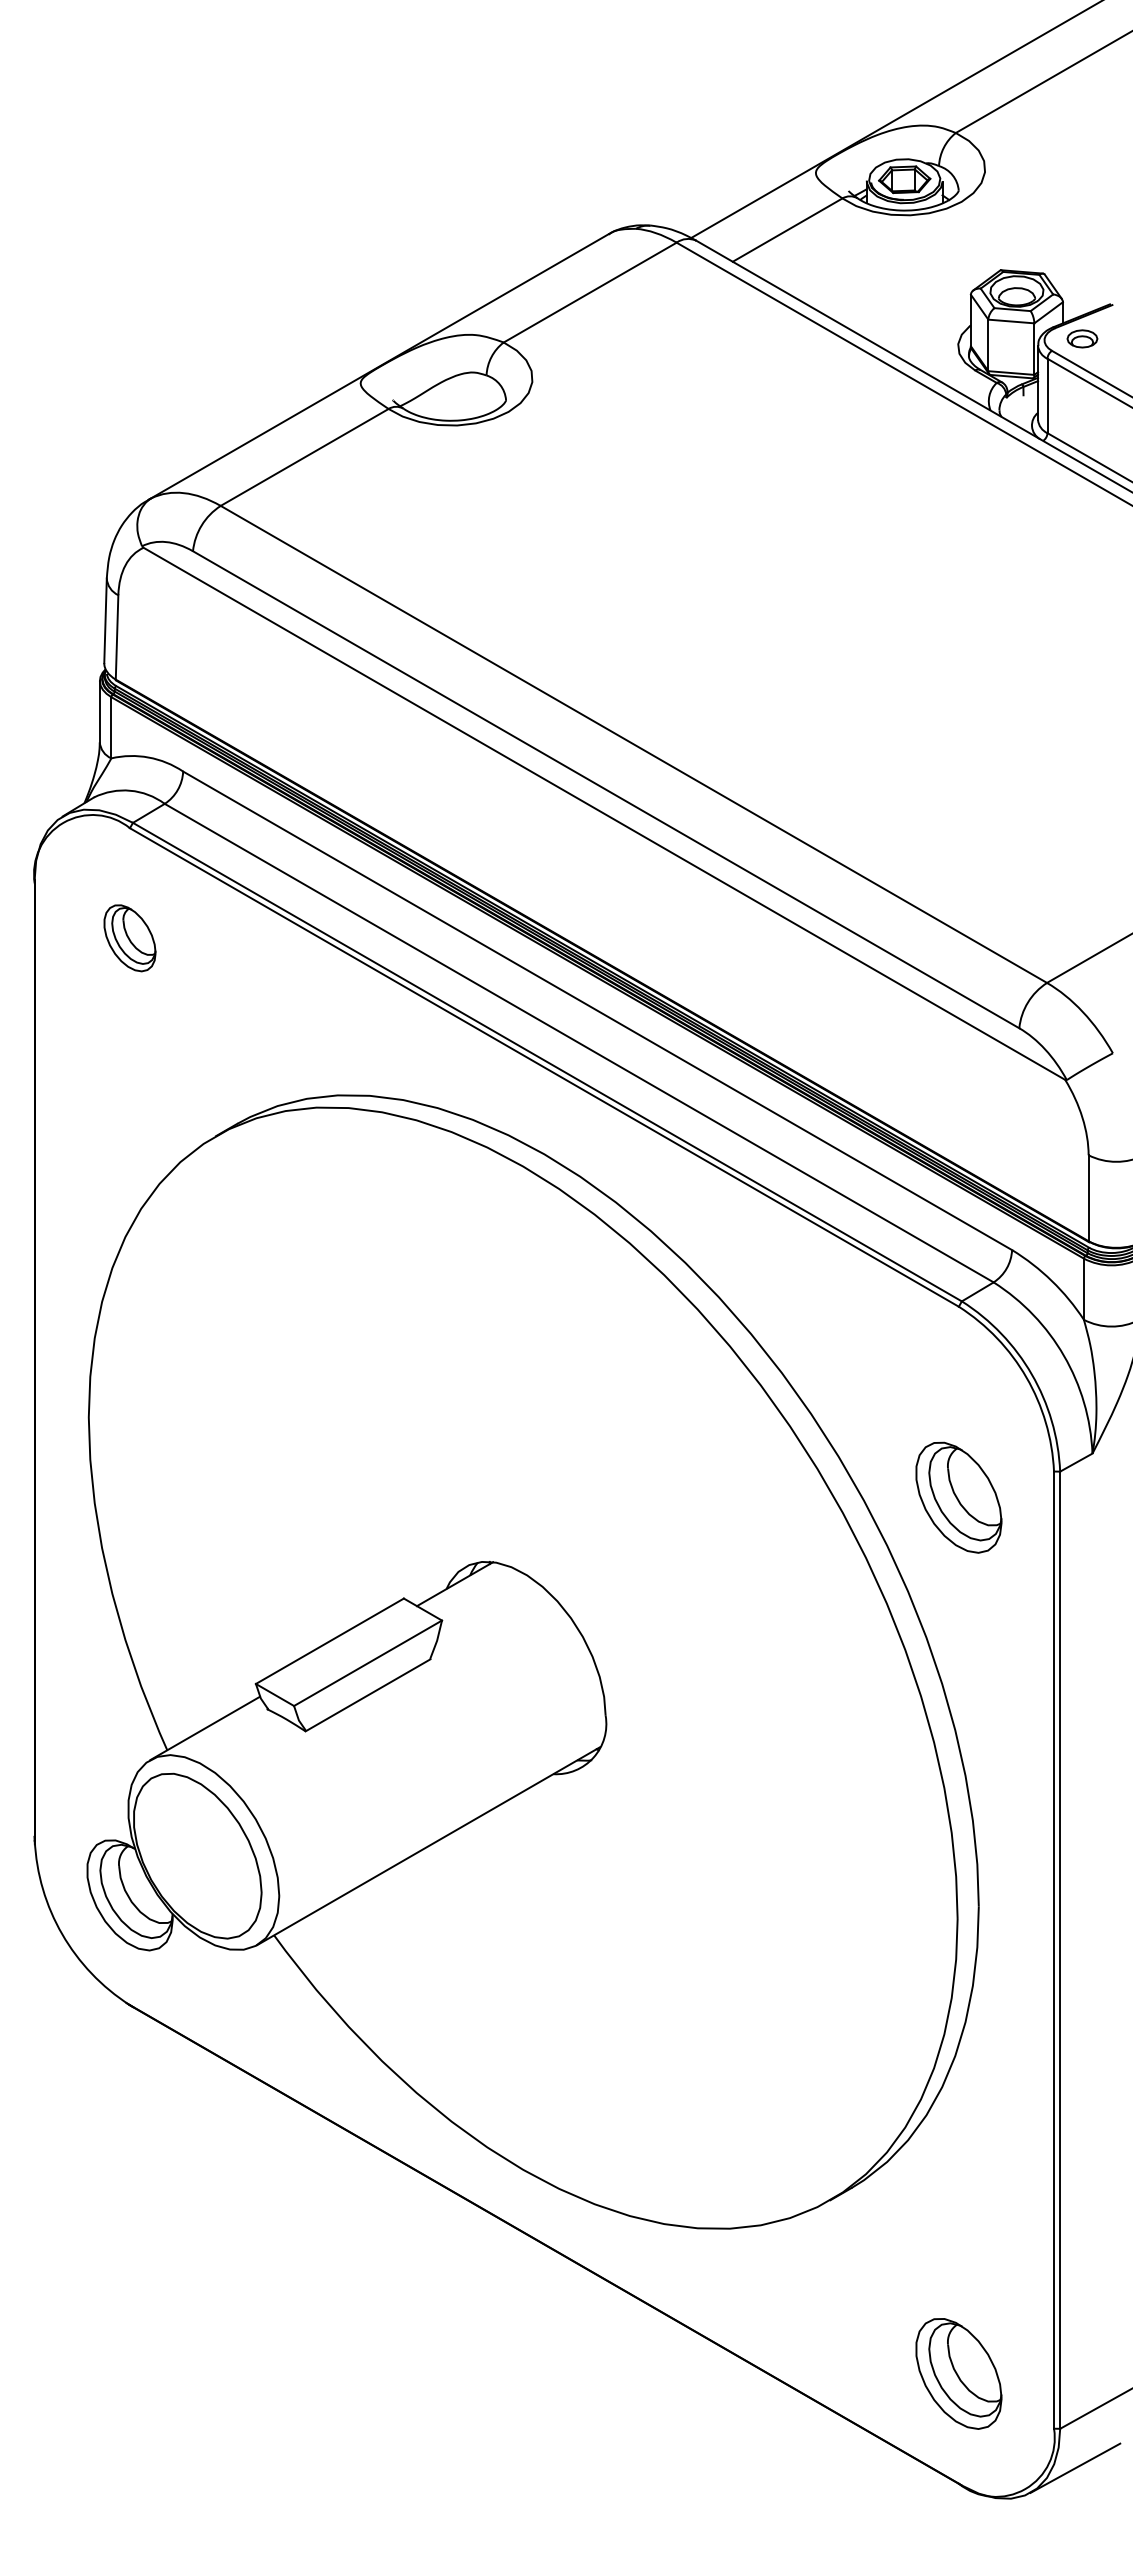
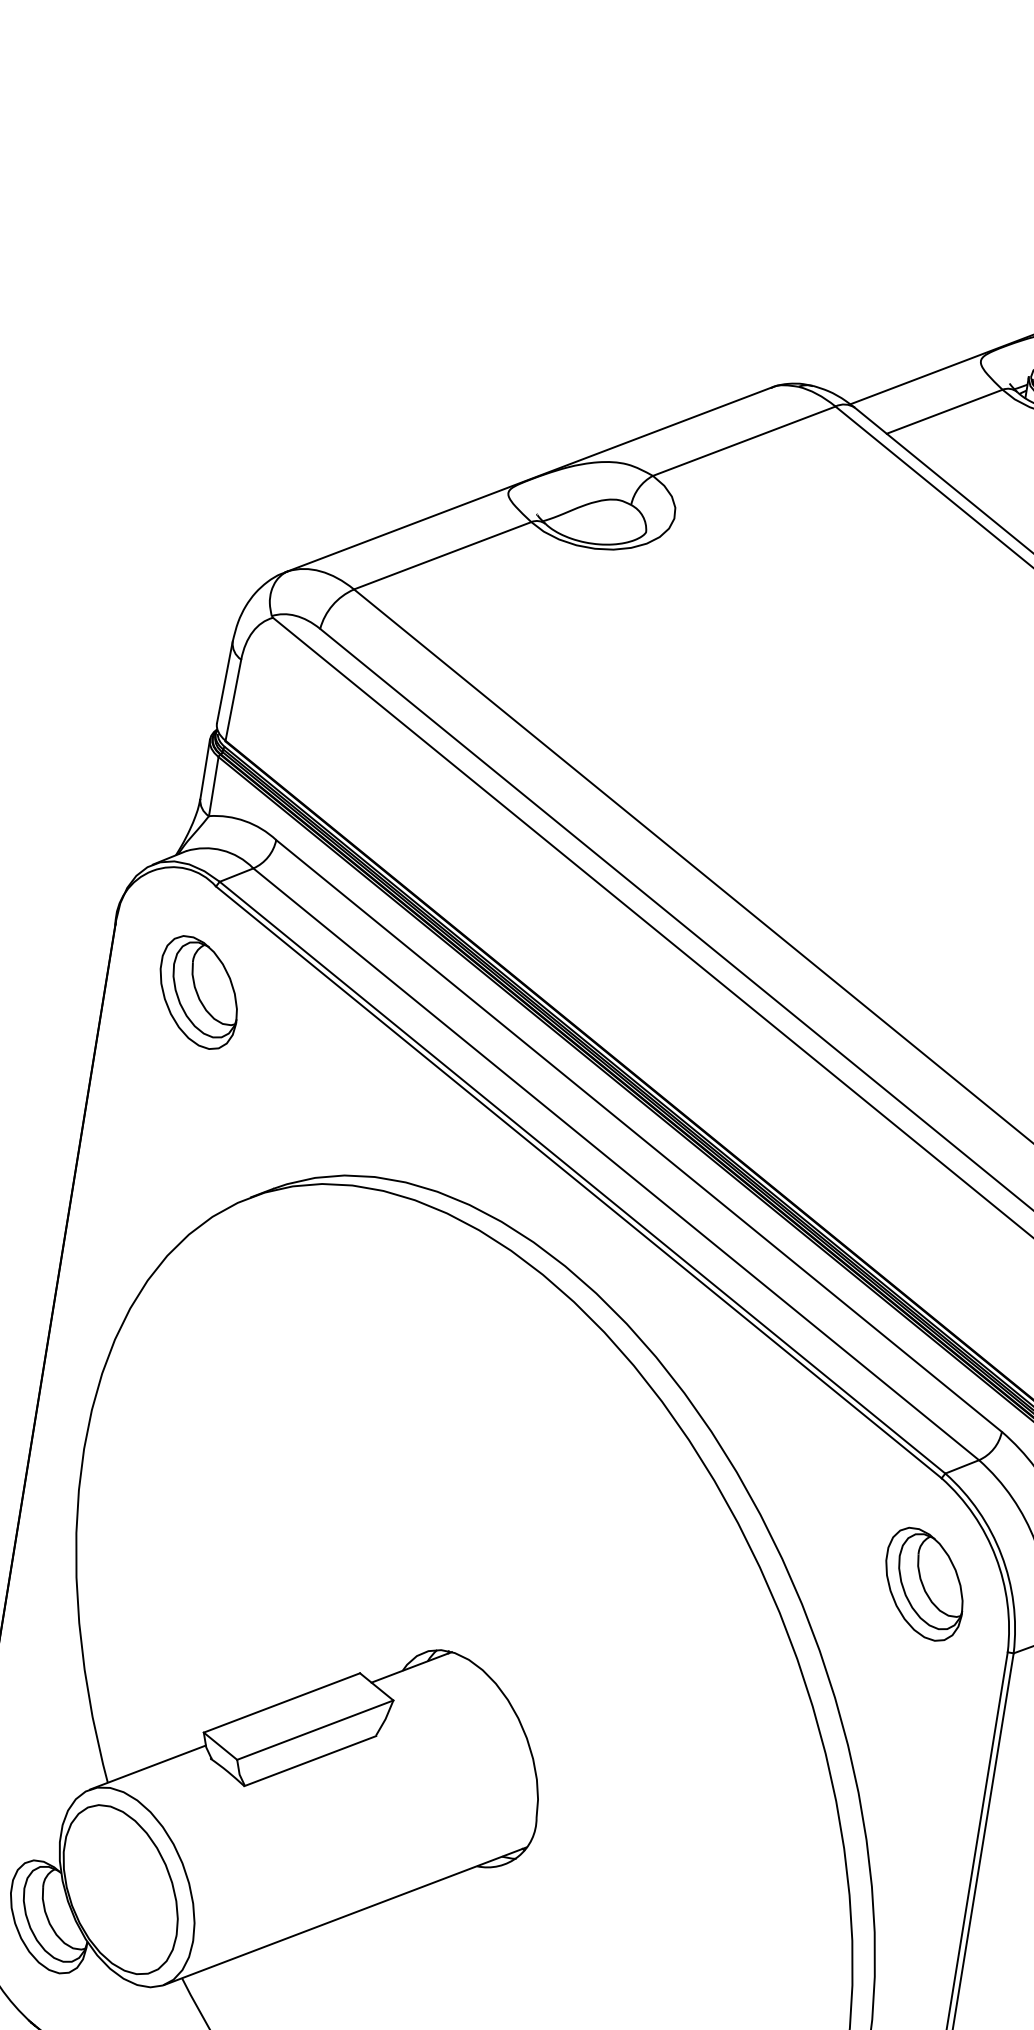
part: (129, 938) -> (198, 992), size x1.67
part: (958, 1497) -> (924, 1584), moved

